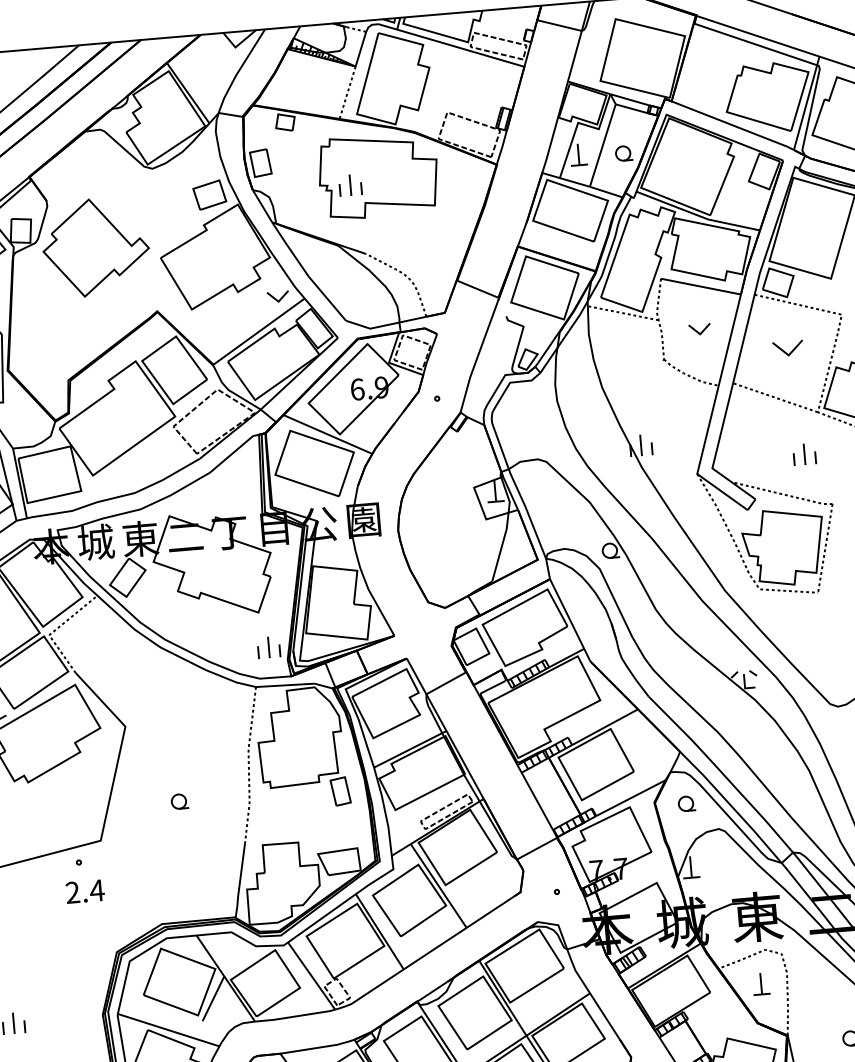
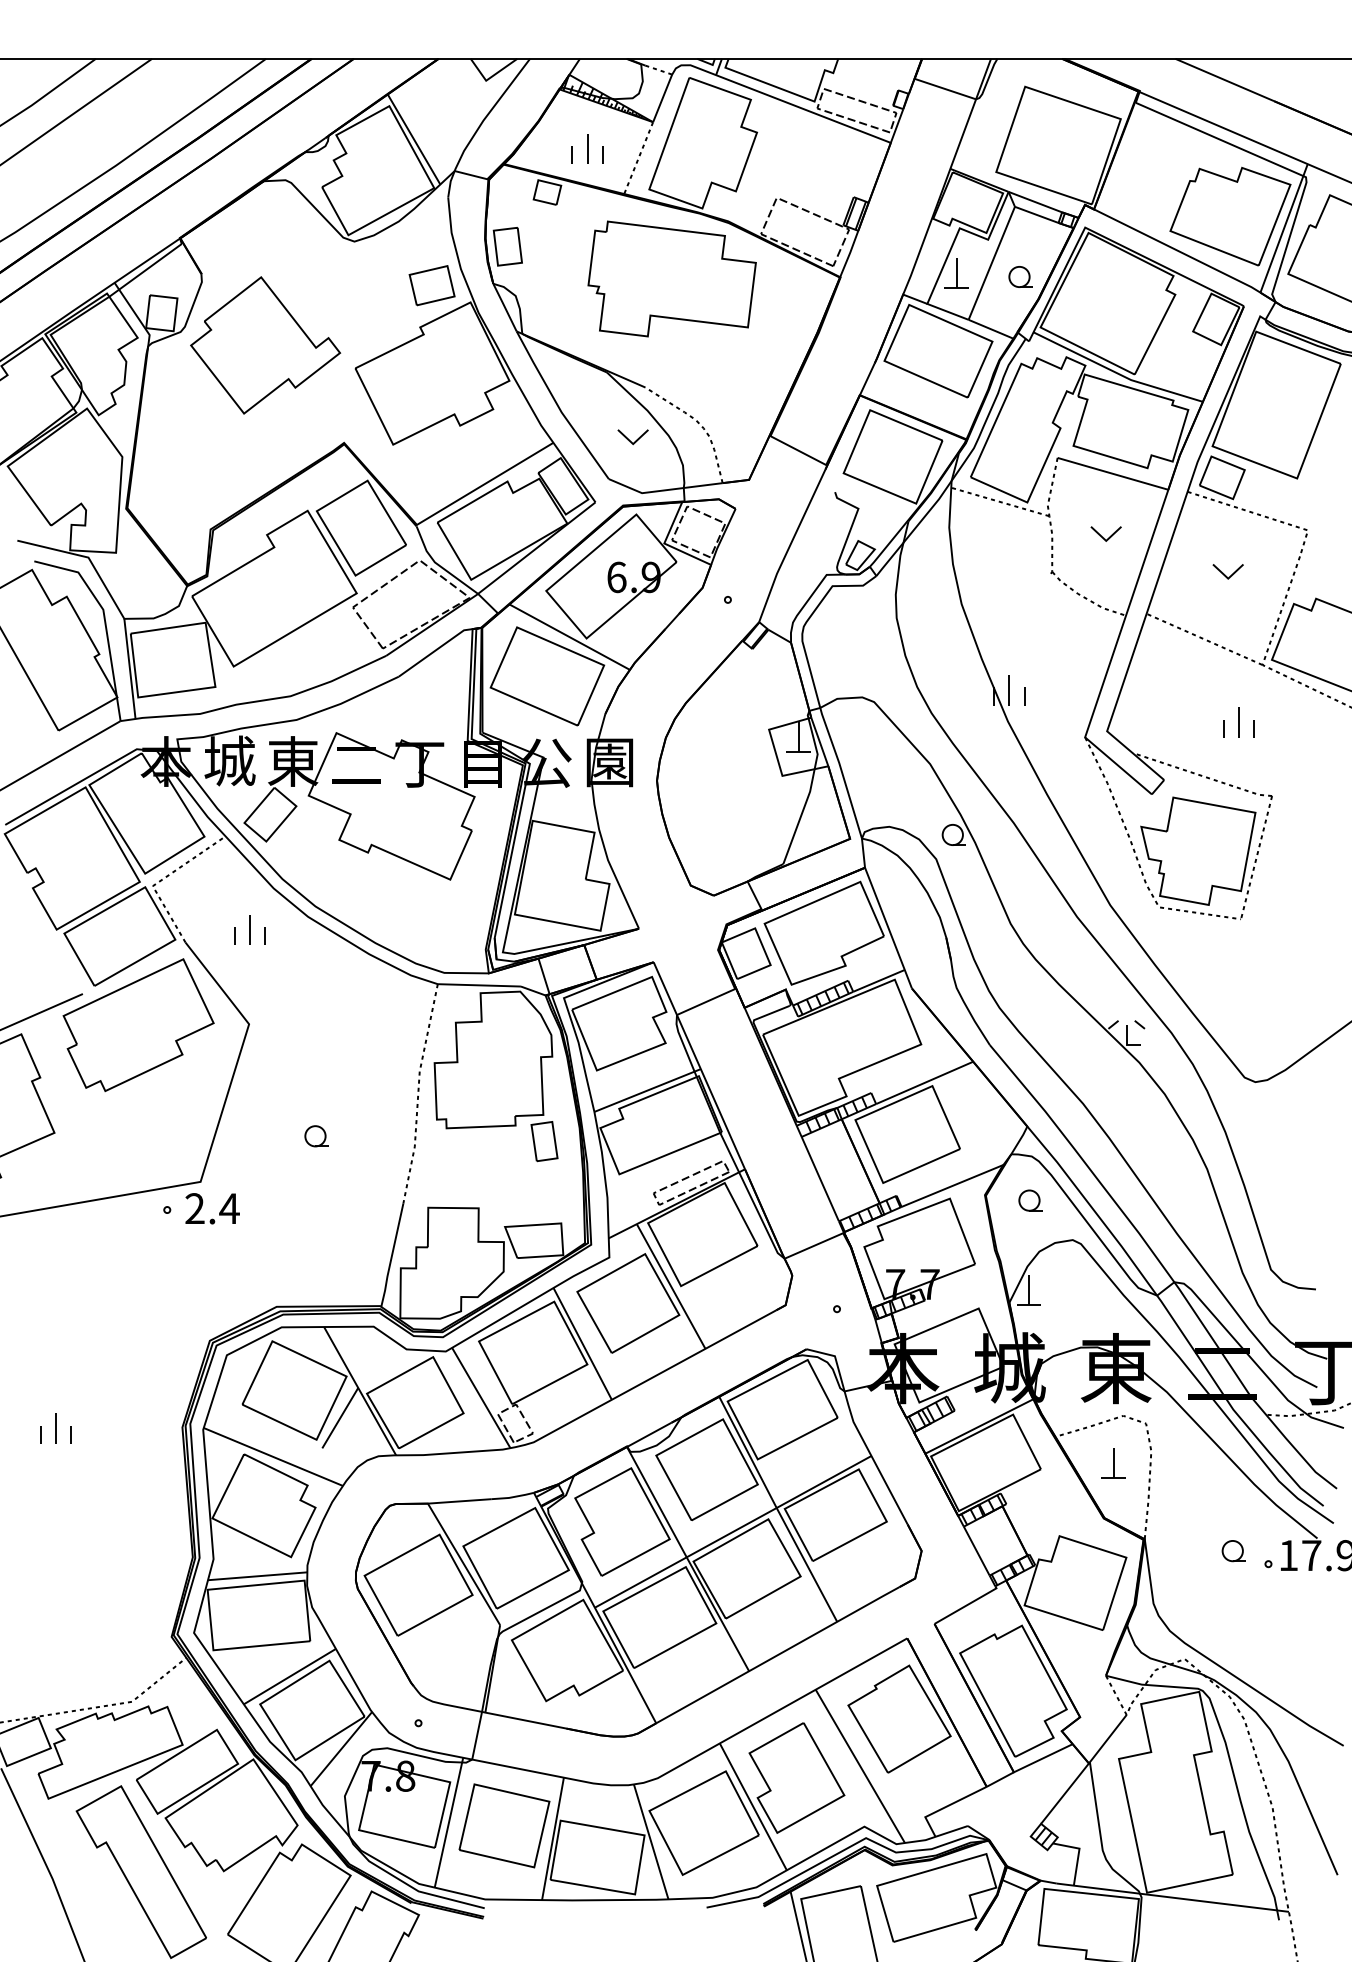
part: (350, 185) -> (587, 148), moved
part: (277, 297) -> (632, 437), moved
part: (787, 348) -> (1227, 571), size x0.71
part: (268, 647) -> (249, 929), moved
text: (85, 891) -> (212, 1208), moved

